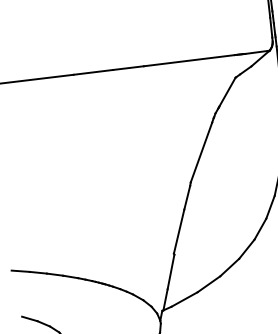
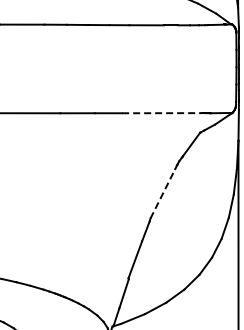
line: (189, 60) -> (162, 113), solid -> dashed
line: (200, 152) -> (162, 193), solid -> dashed

